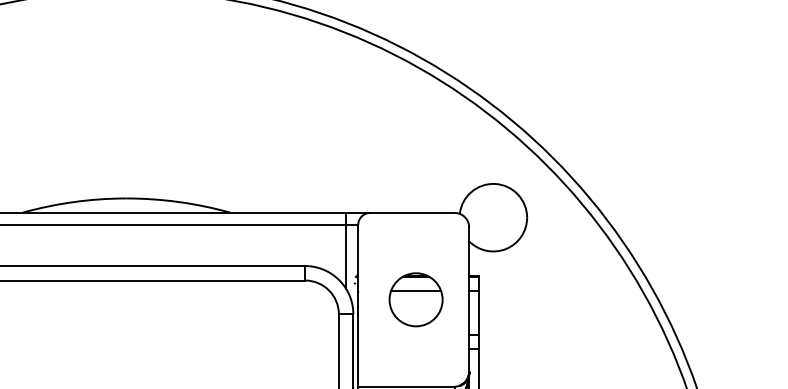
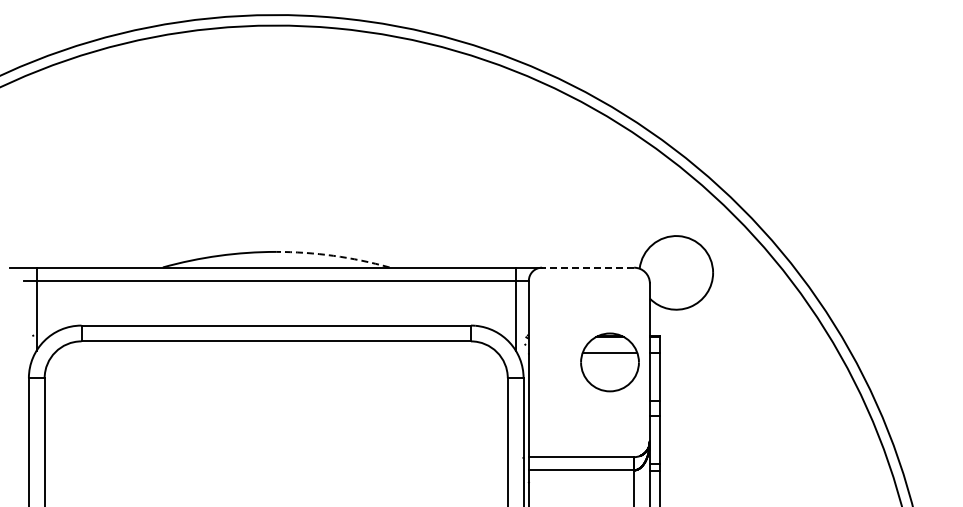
arc: (179, 201) -> (333, 255), solid -> dashed
line: (411, 212) -> (587, 267), solid -> dashed
part: (415, 299) -> (609, 362), moved

